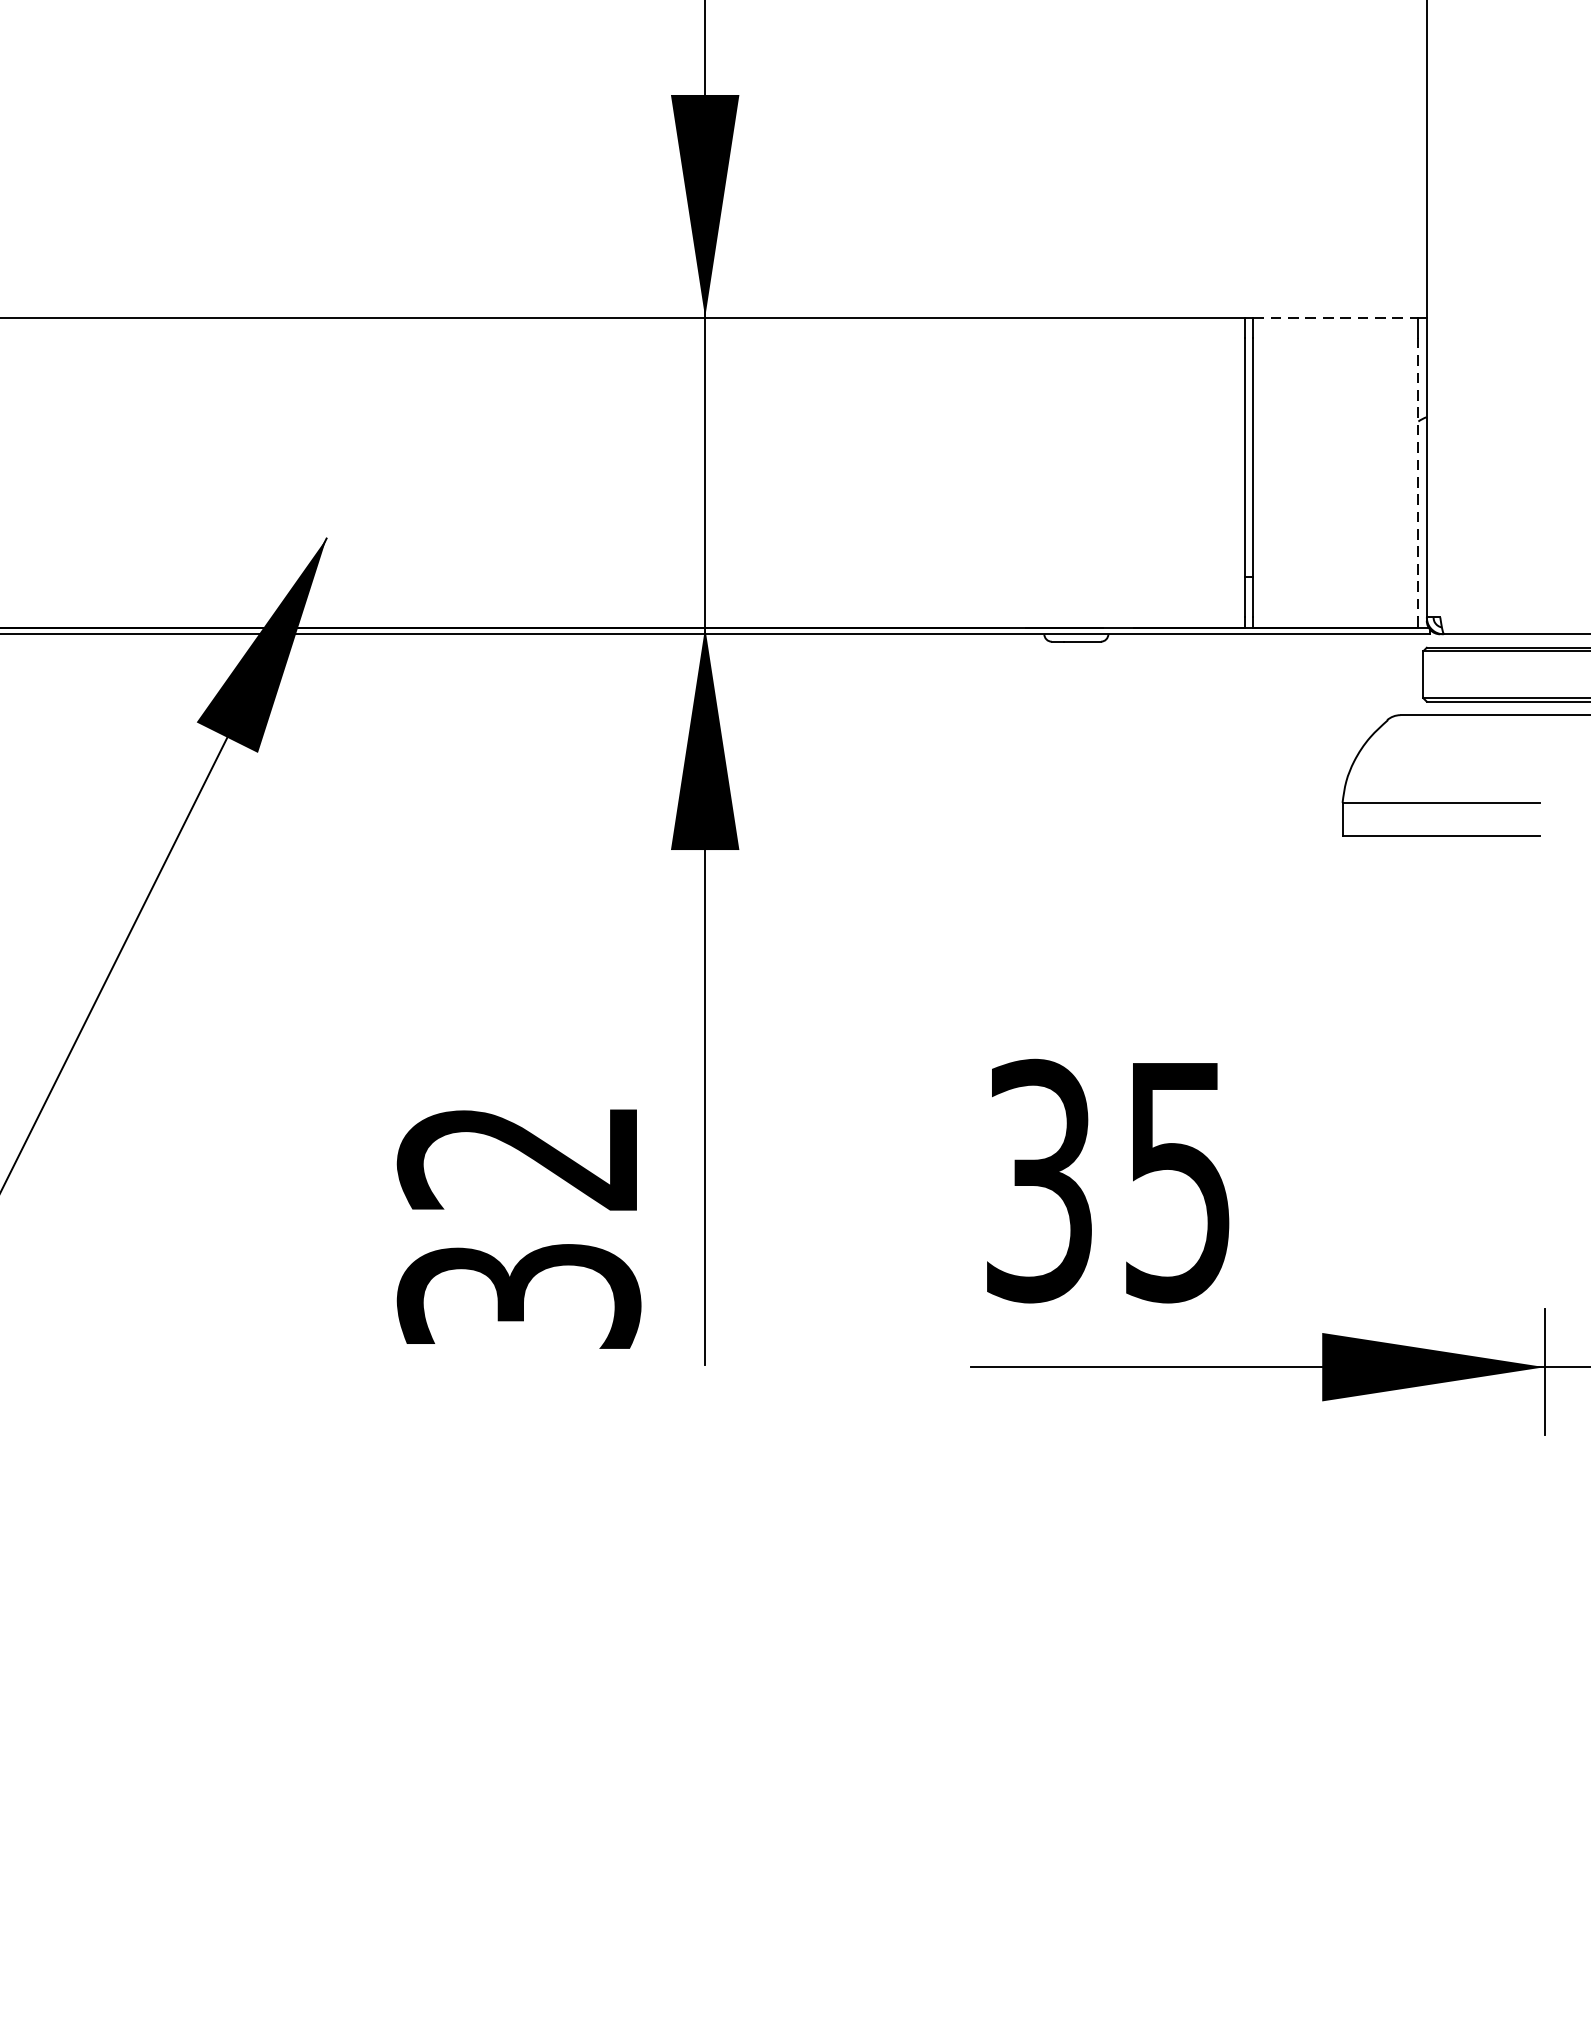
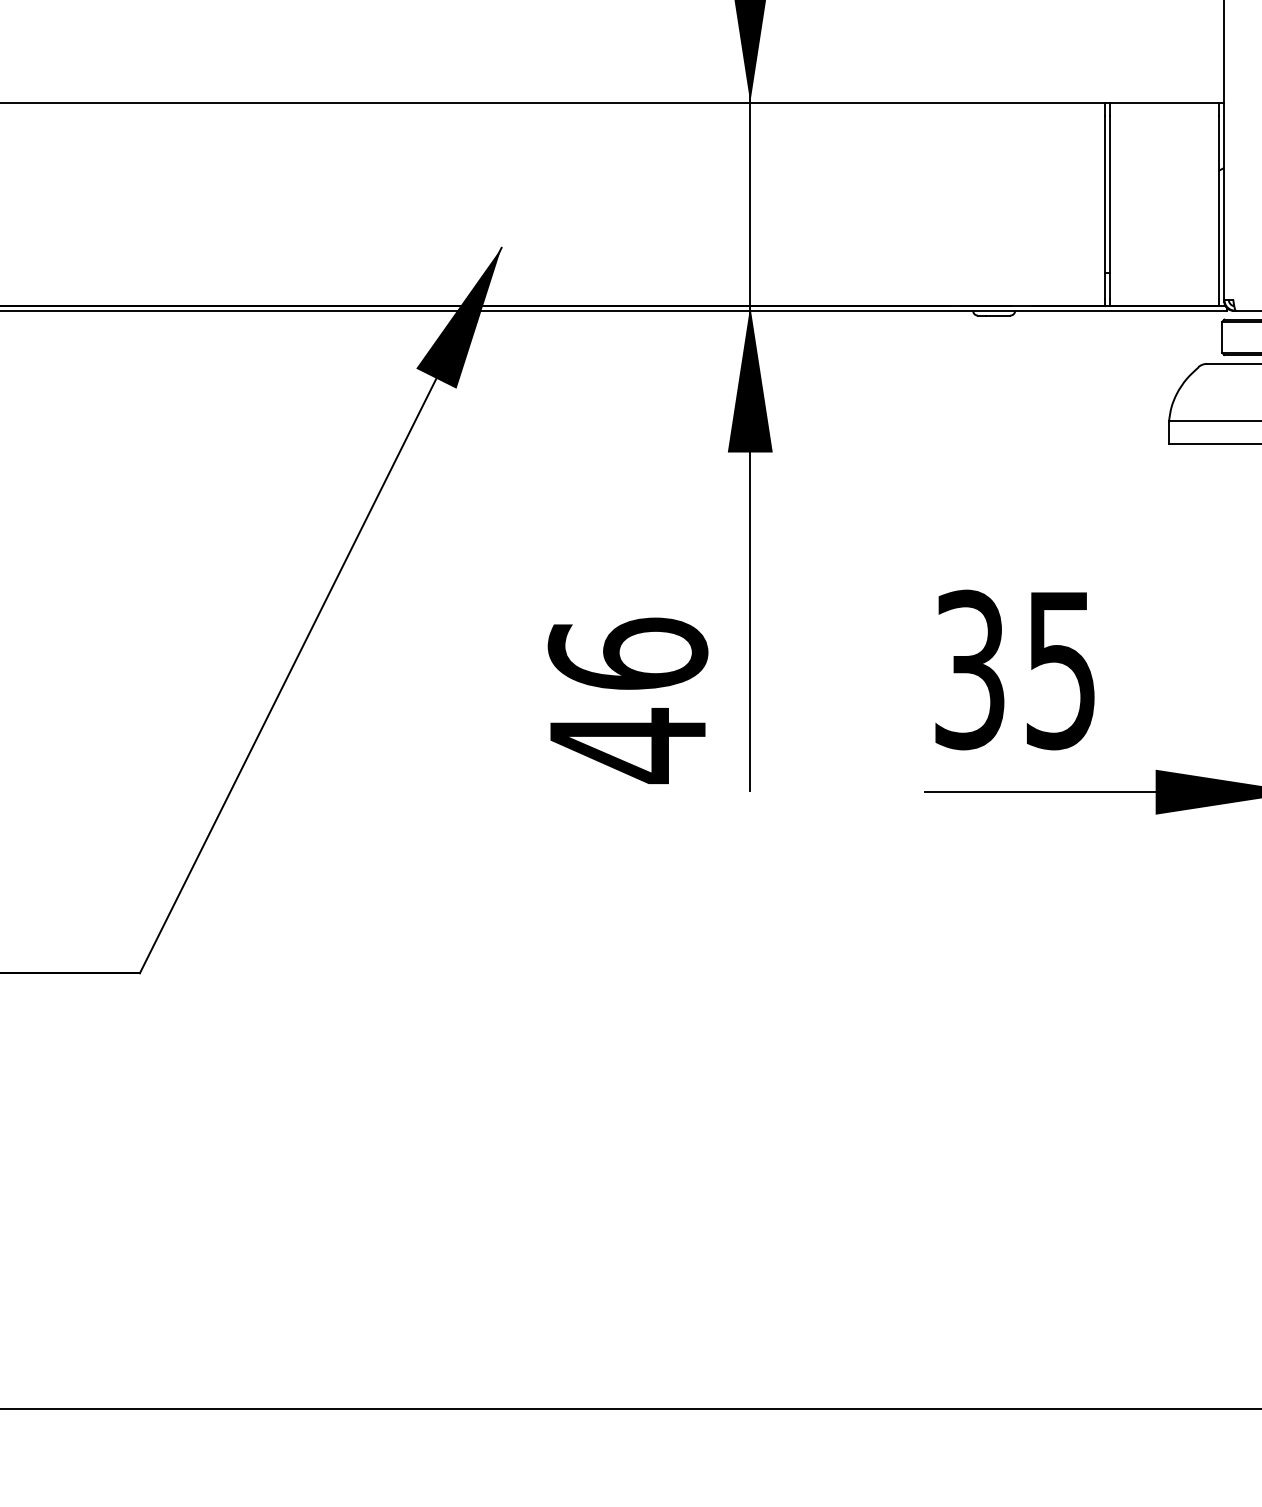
line: (1337, 317) -> (1165, 102), dashed -> solid
line: (1417, 477) -> (1218, 207), dashed -> solid
text: (518, 1227) -> (627, 700), 32 -> 46

